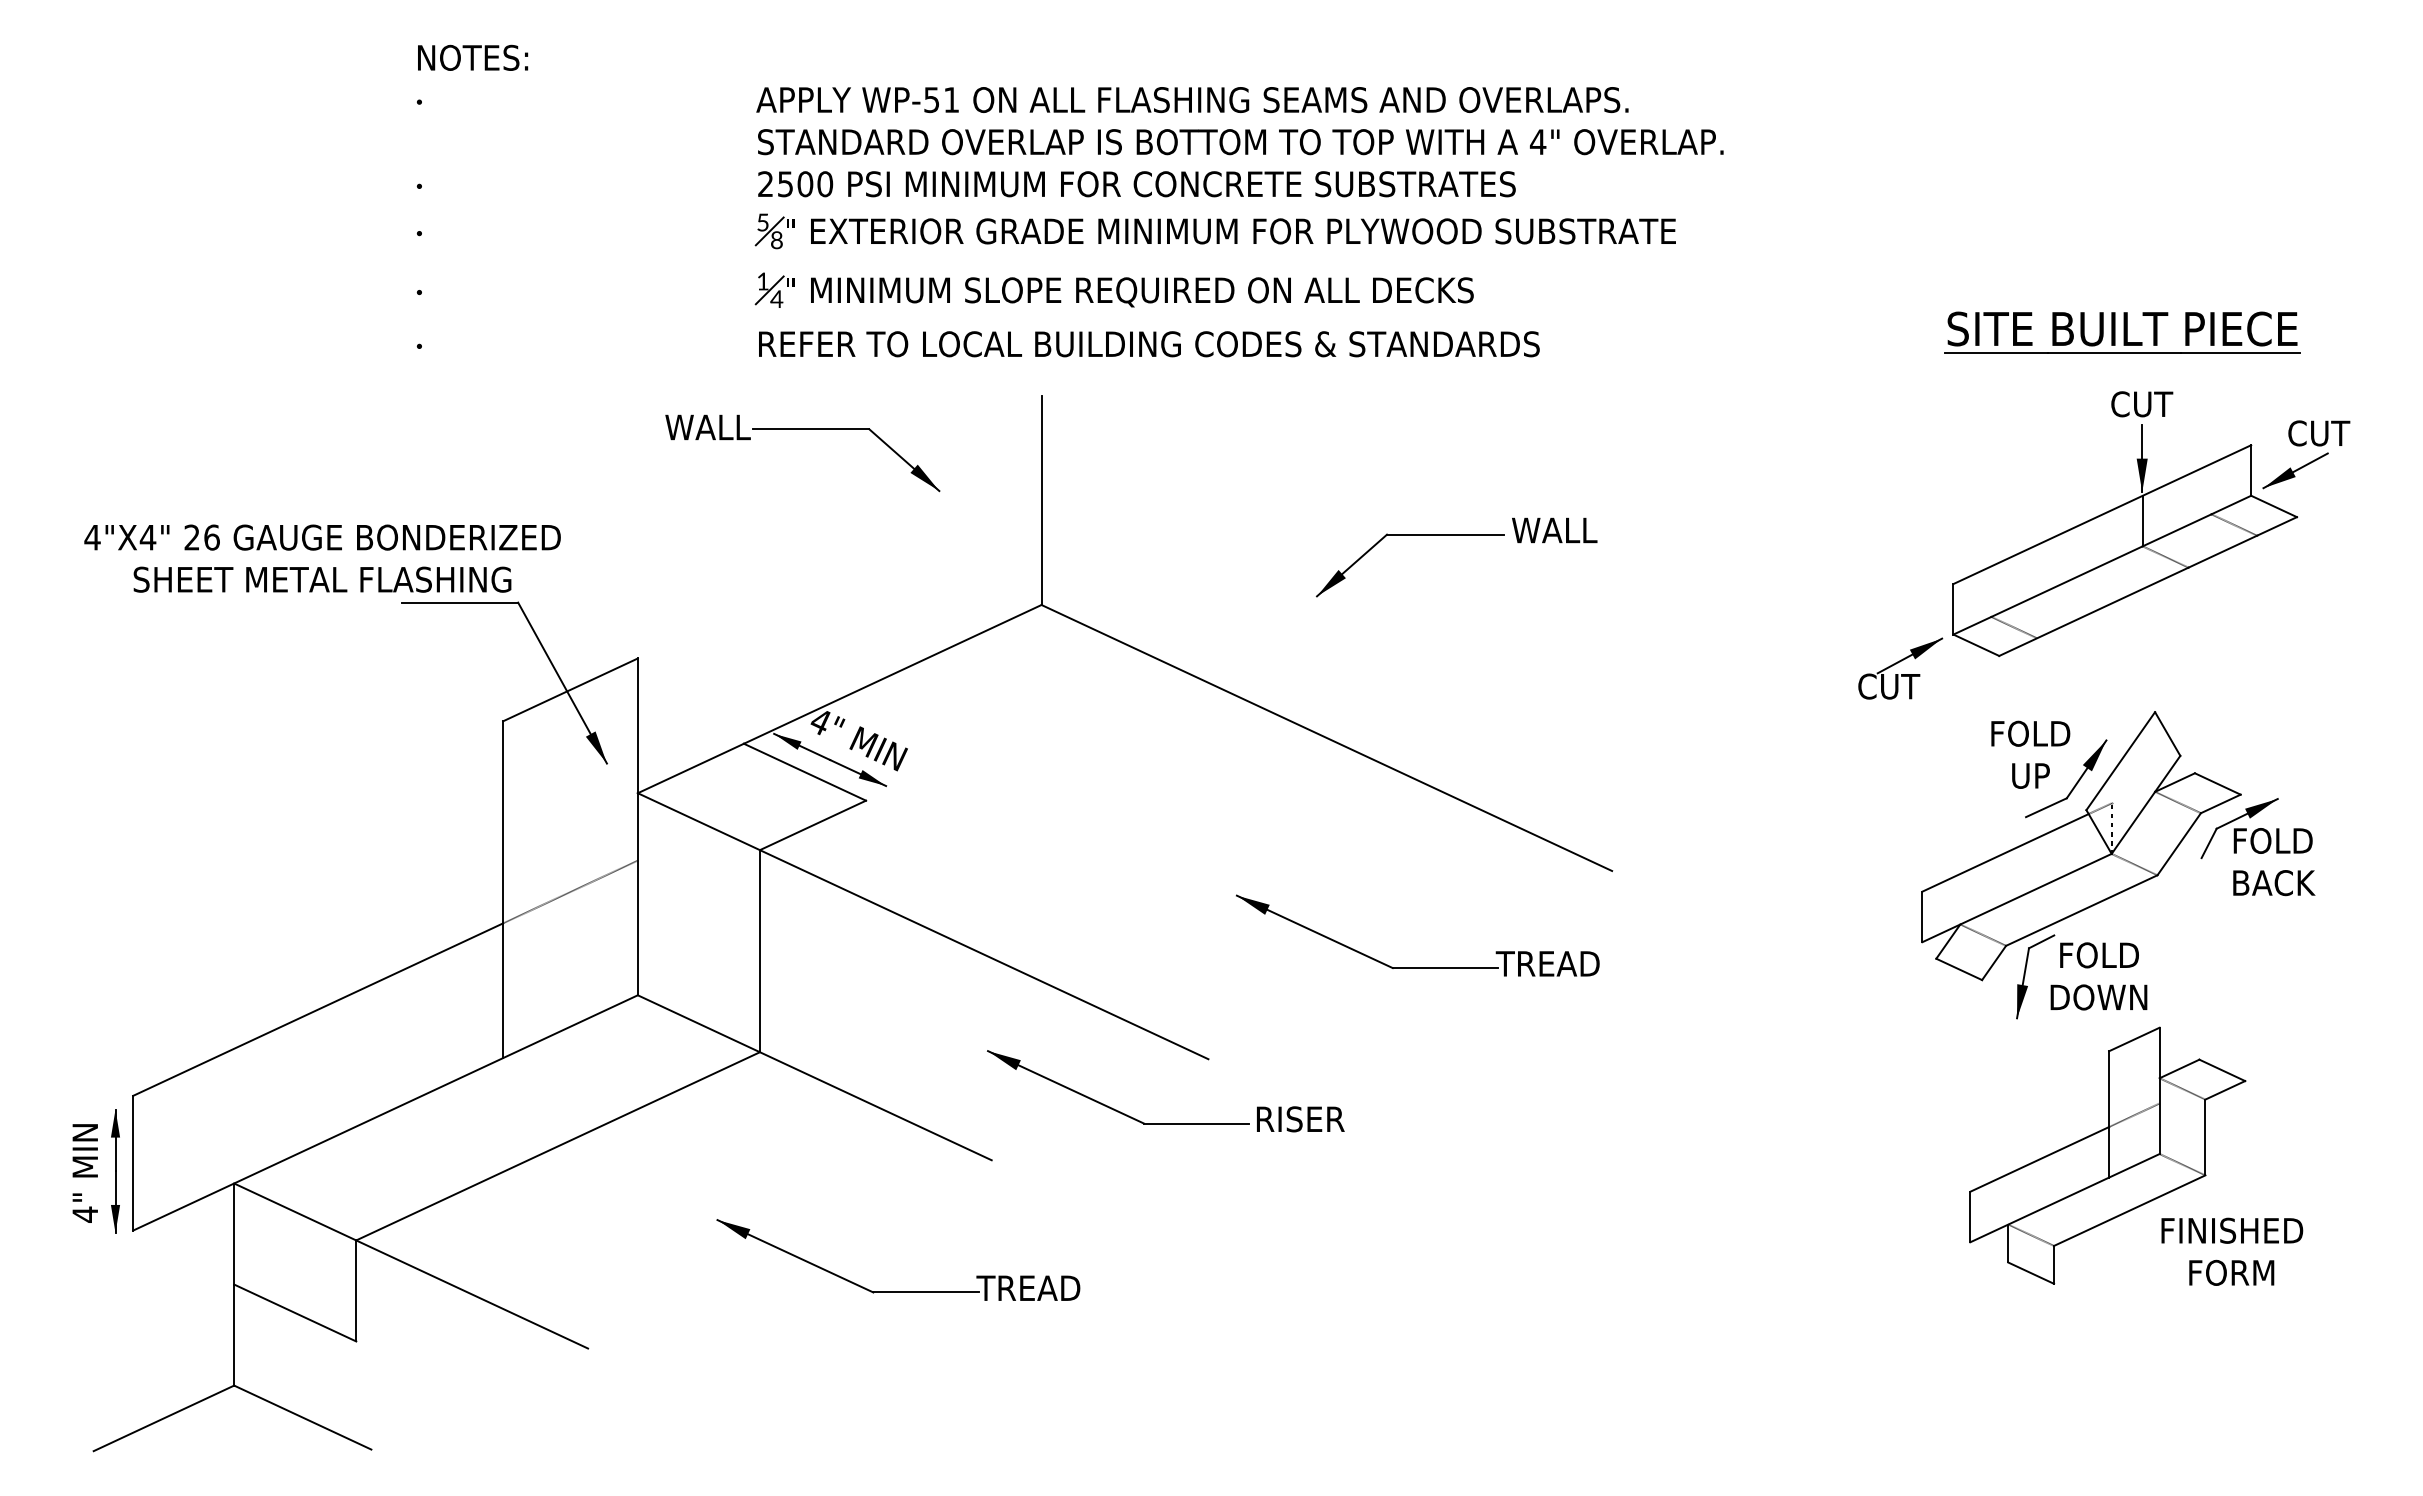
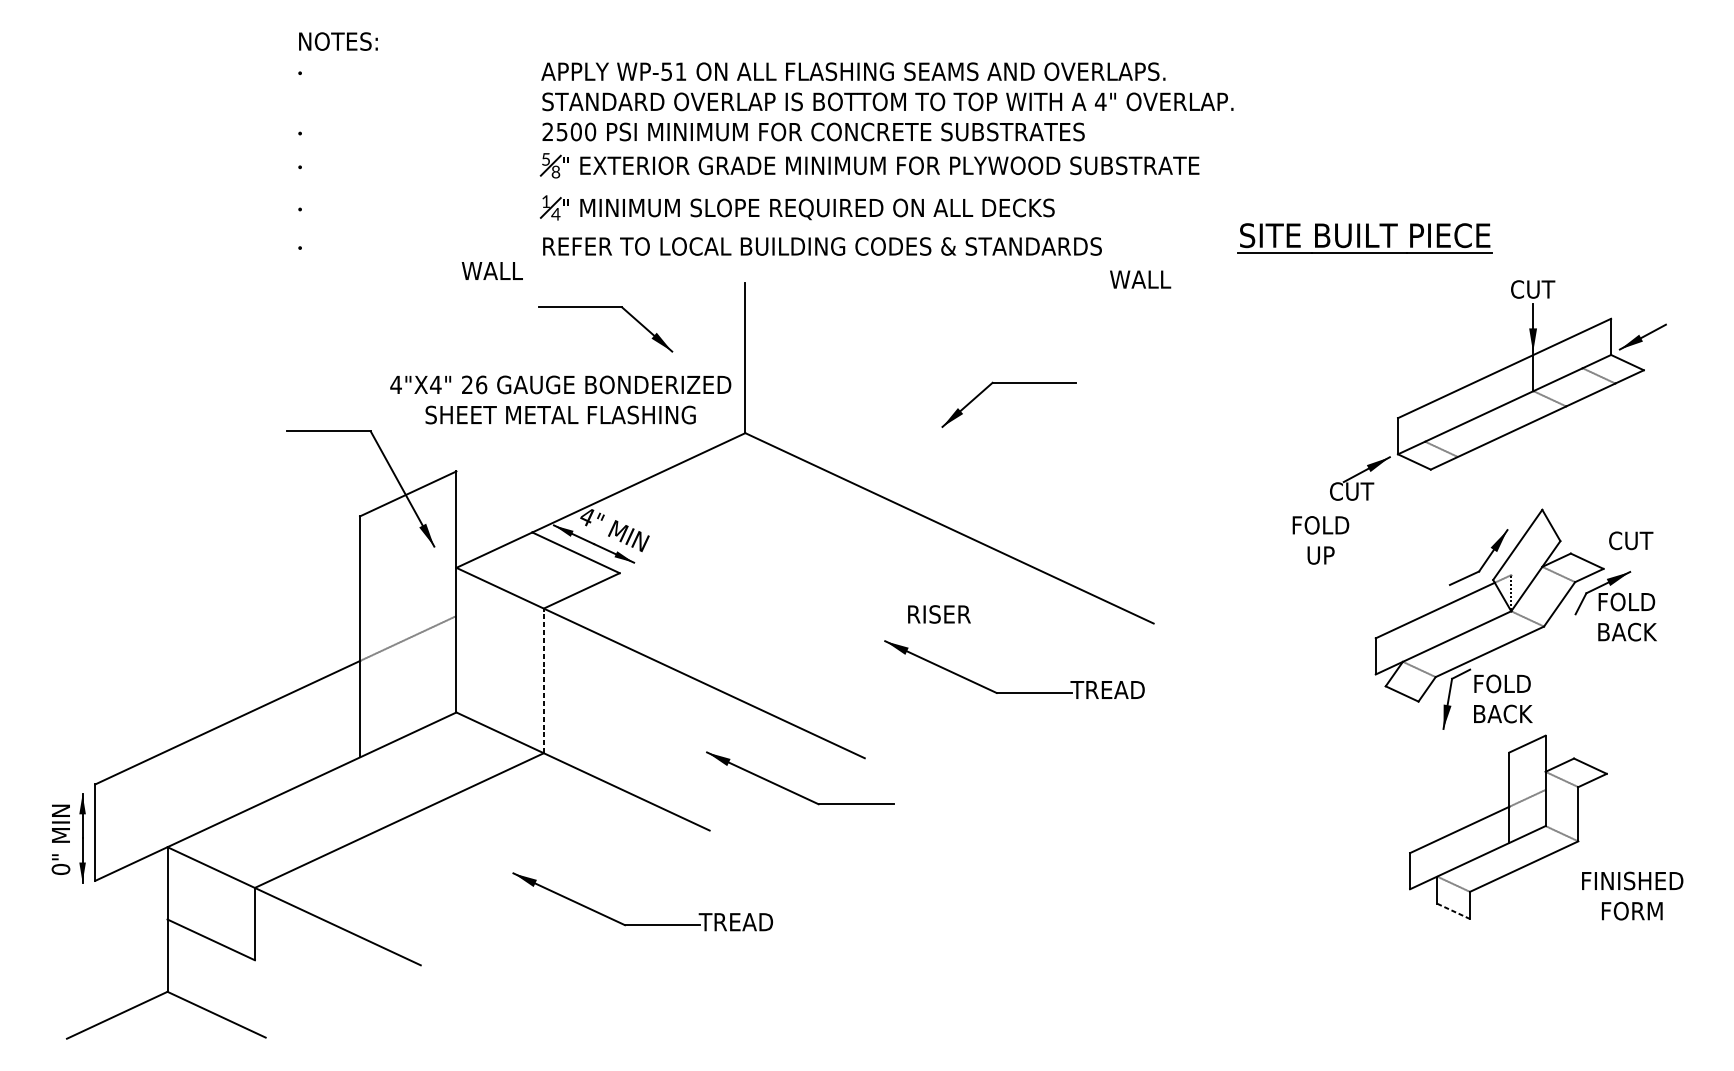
part: (2122, 332) -> (1365, 238), moved
text: (707, 427) -> (491, 271), moved
text: (2319, 433) -> (1631, 540), moved
text: (1554, 530) -> (1140, 279), moved
text: (322, 558) -> (560, 399), moved
text: (2030, 754) -> (1320, 540), moved
line: (759, 950) -> (543, 680), solid -> dashed
text: (2098, 997) -> (1501, 714), FOLD DOWN -> FOLD BACK
text: (1300, 1119) -> (939, 614), moved
text: (85, 1214) -> (61, 869), 4" -> 0"
text: (2232, 1251) -> (1632, 895), moved
line: (2031, 1273) -> (1453, 911), solid -> dashed

